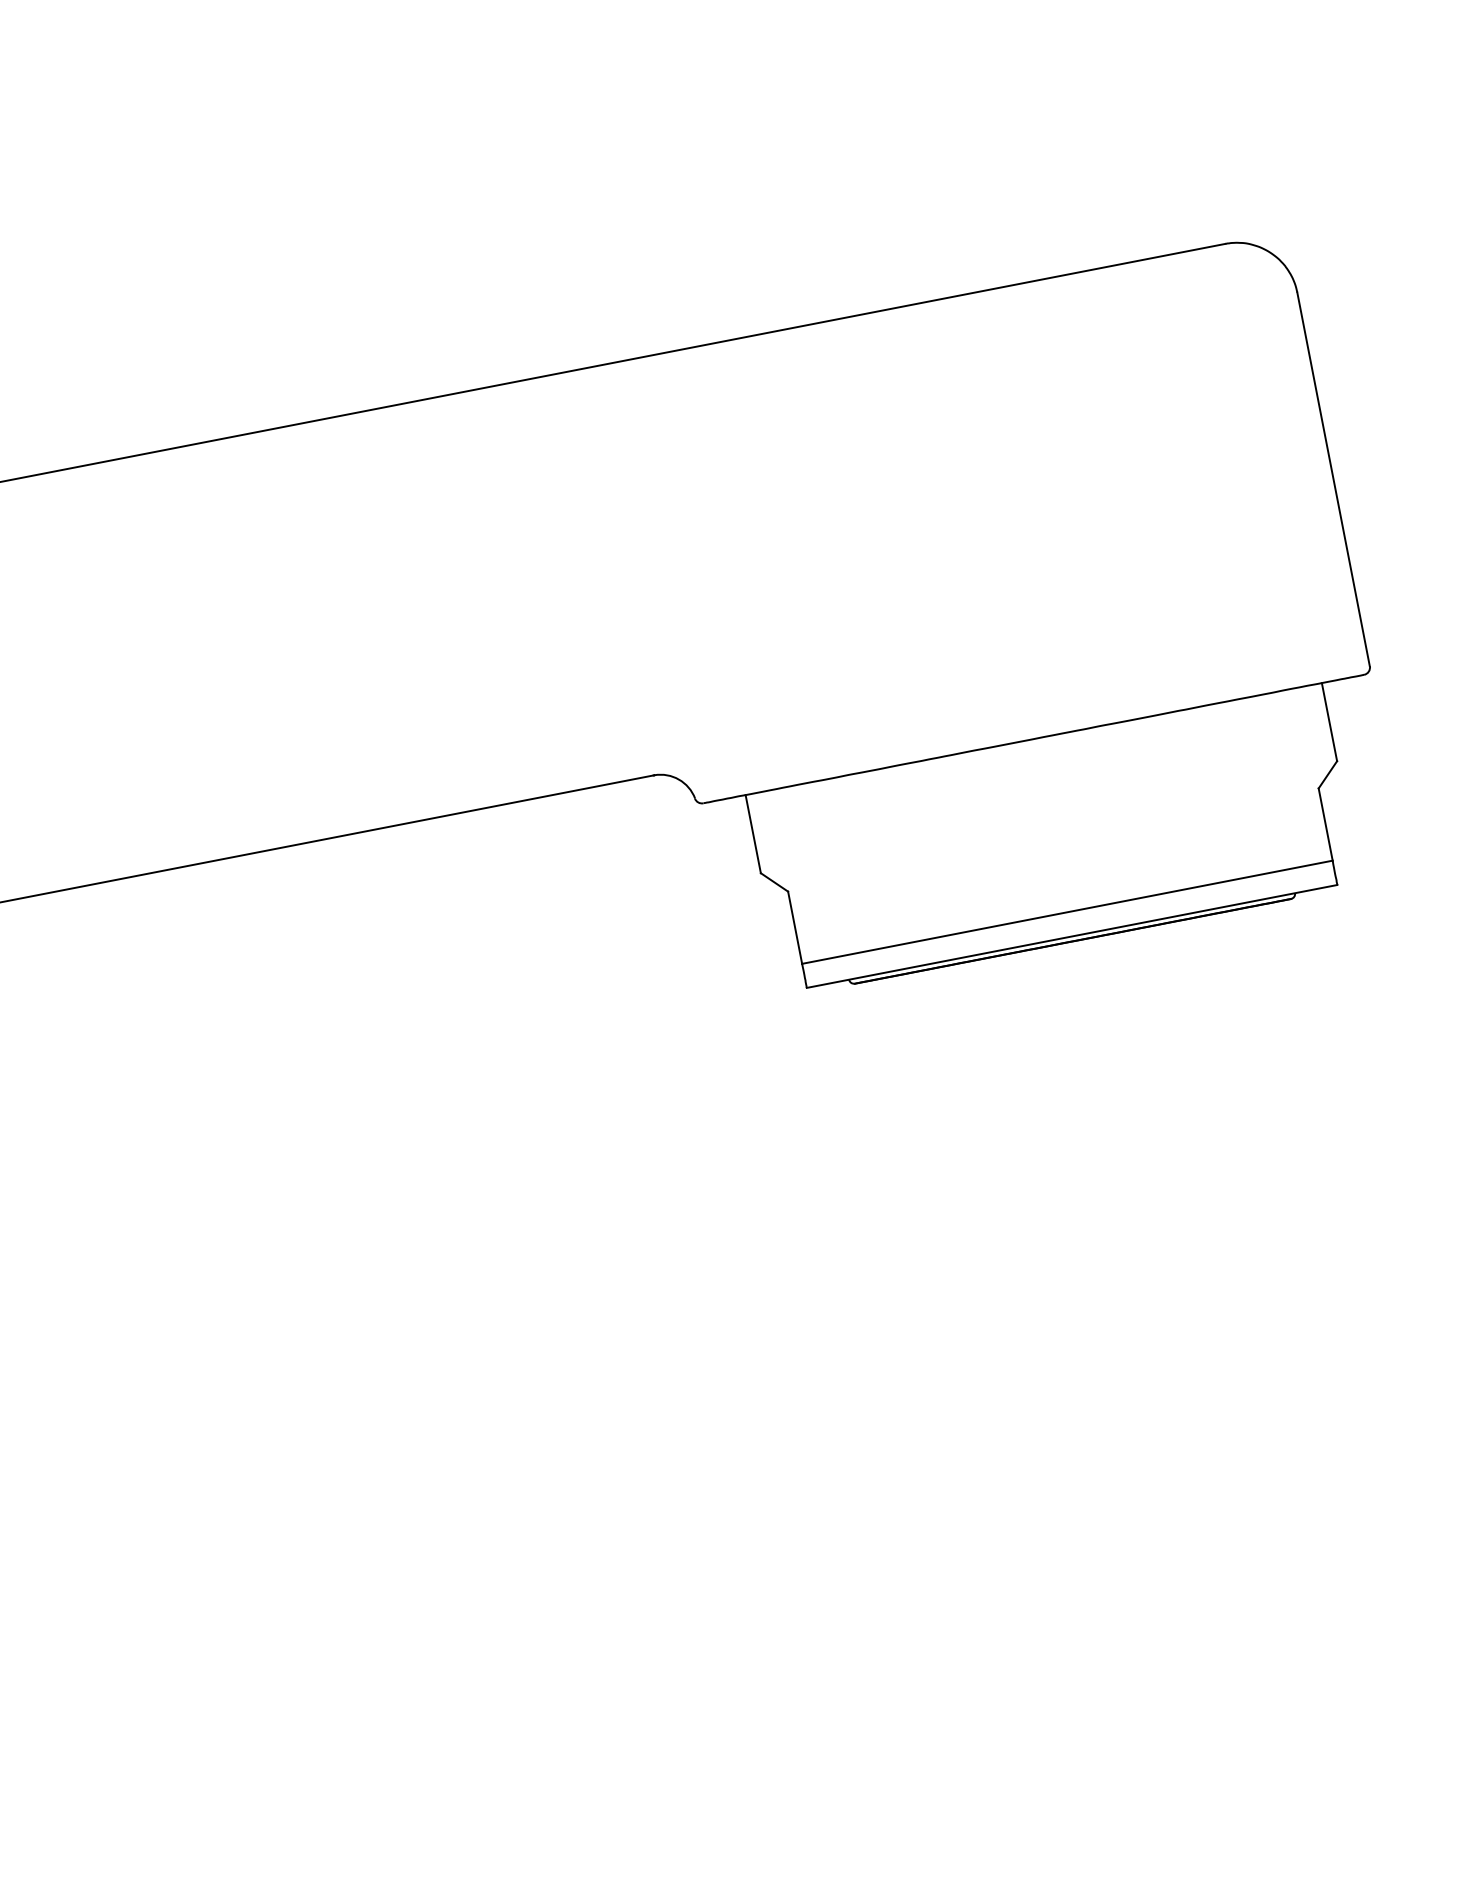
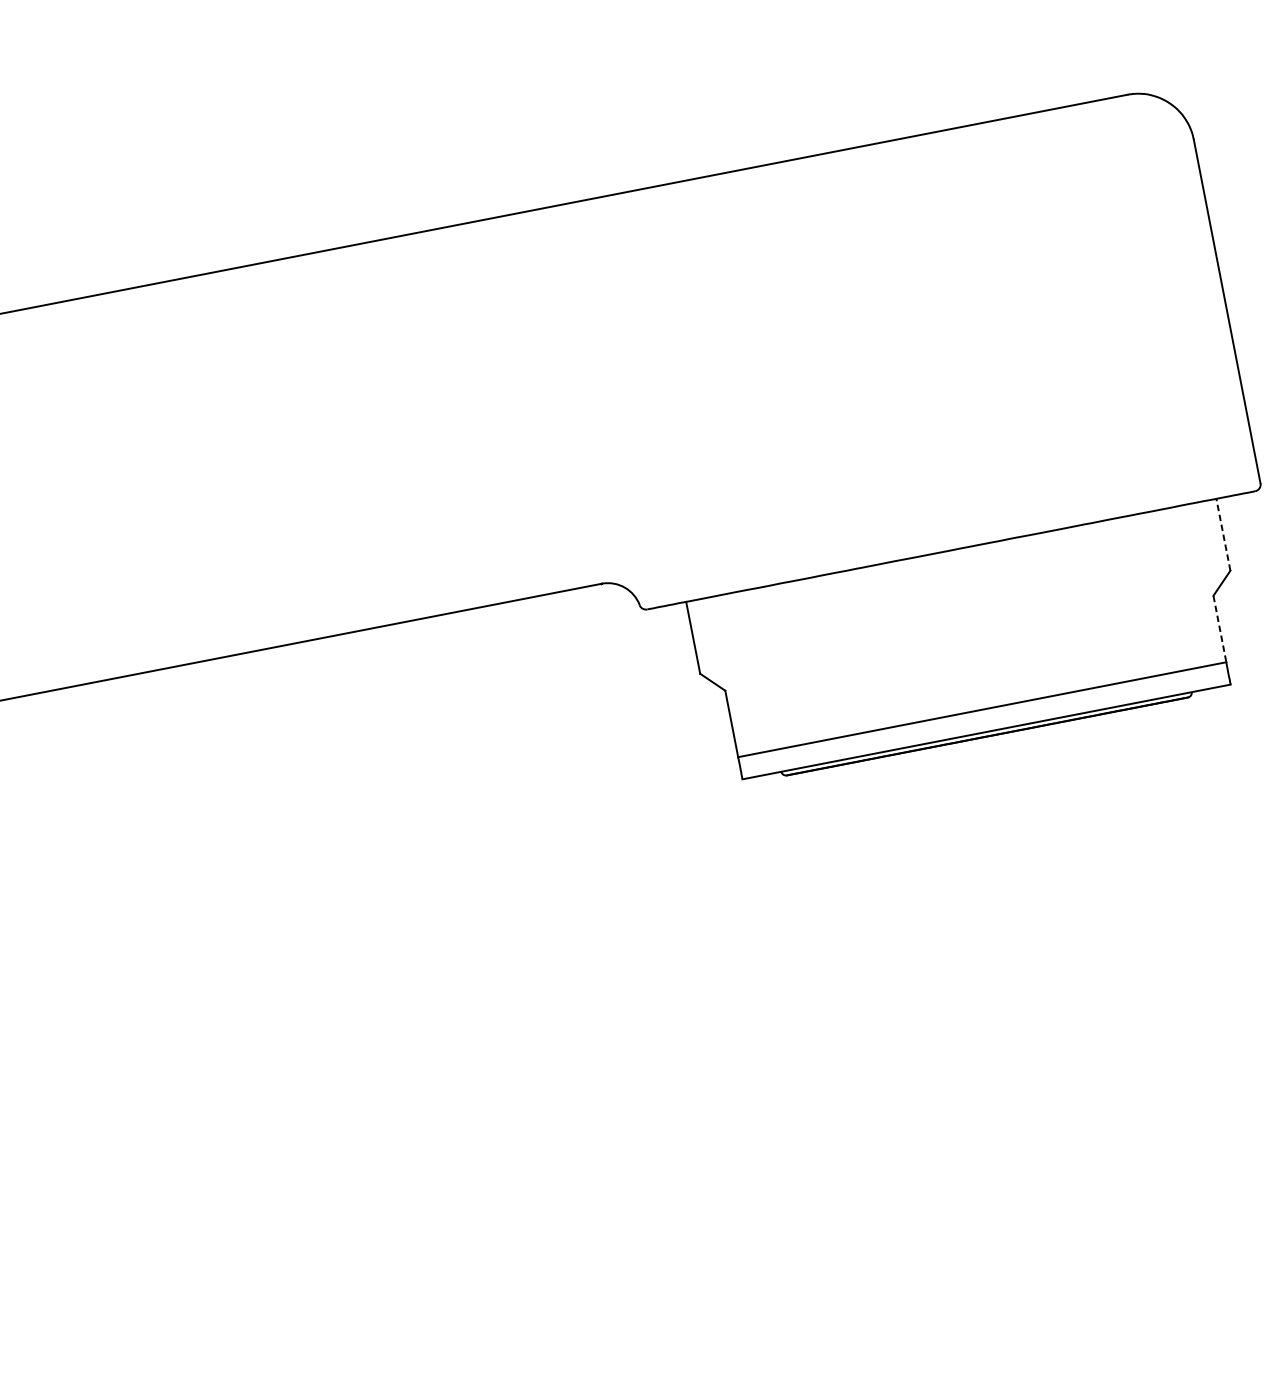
line: (1329, 722) -> (1223, 535), solid -> dashed
line: (1325, 824) -> (1219, 628), solid -> dashed

